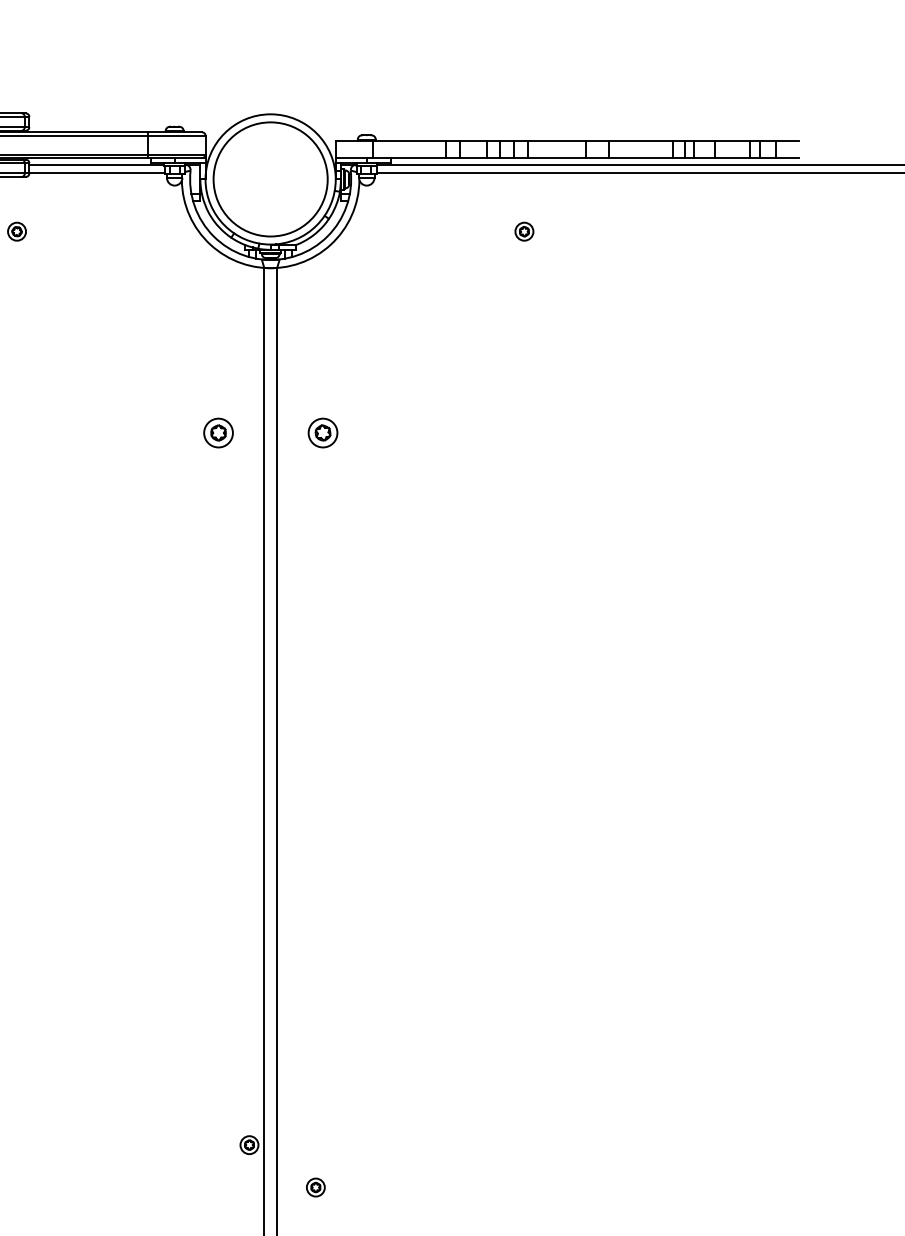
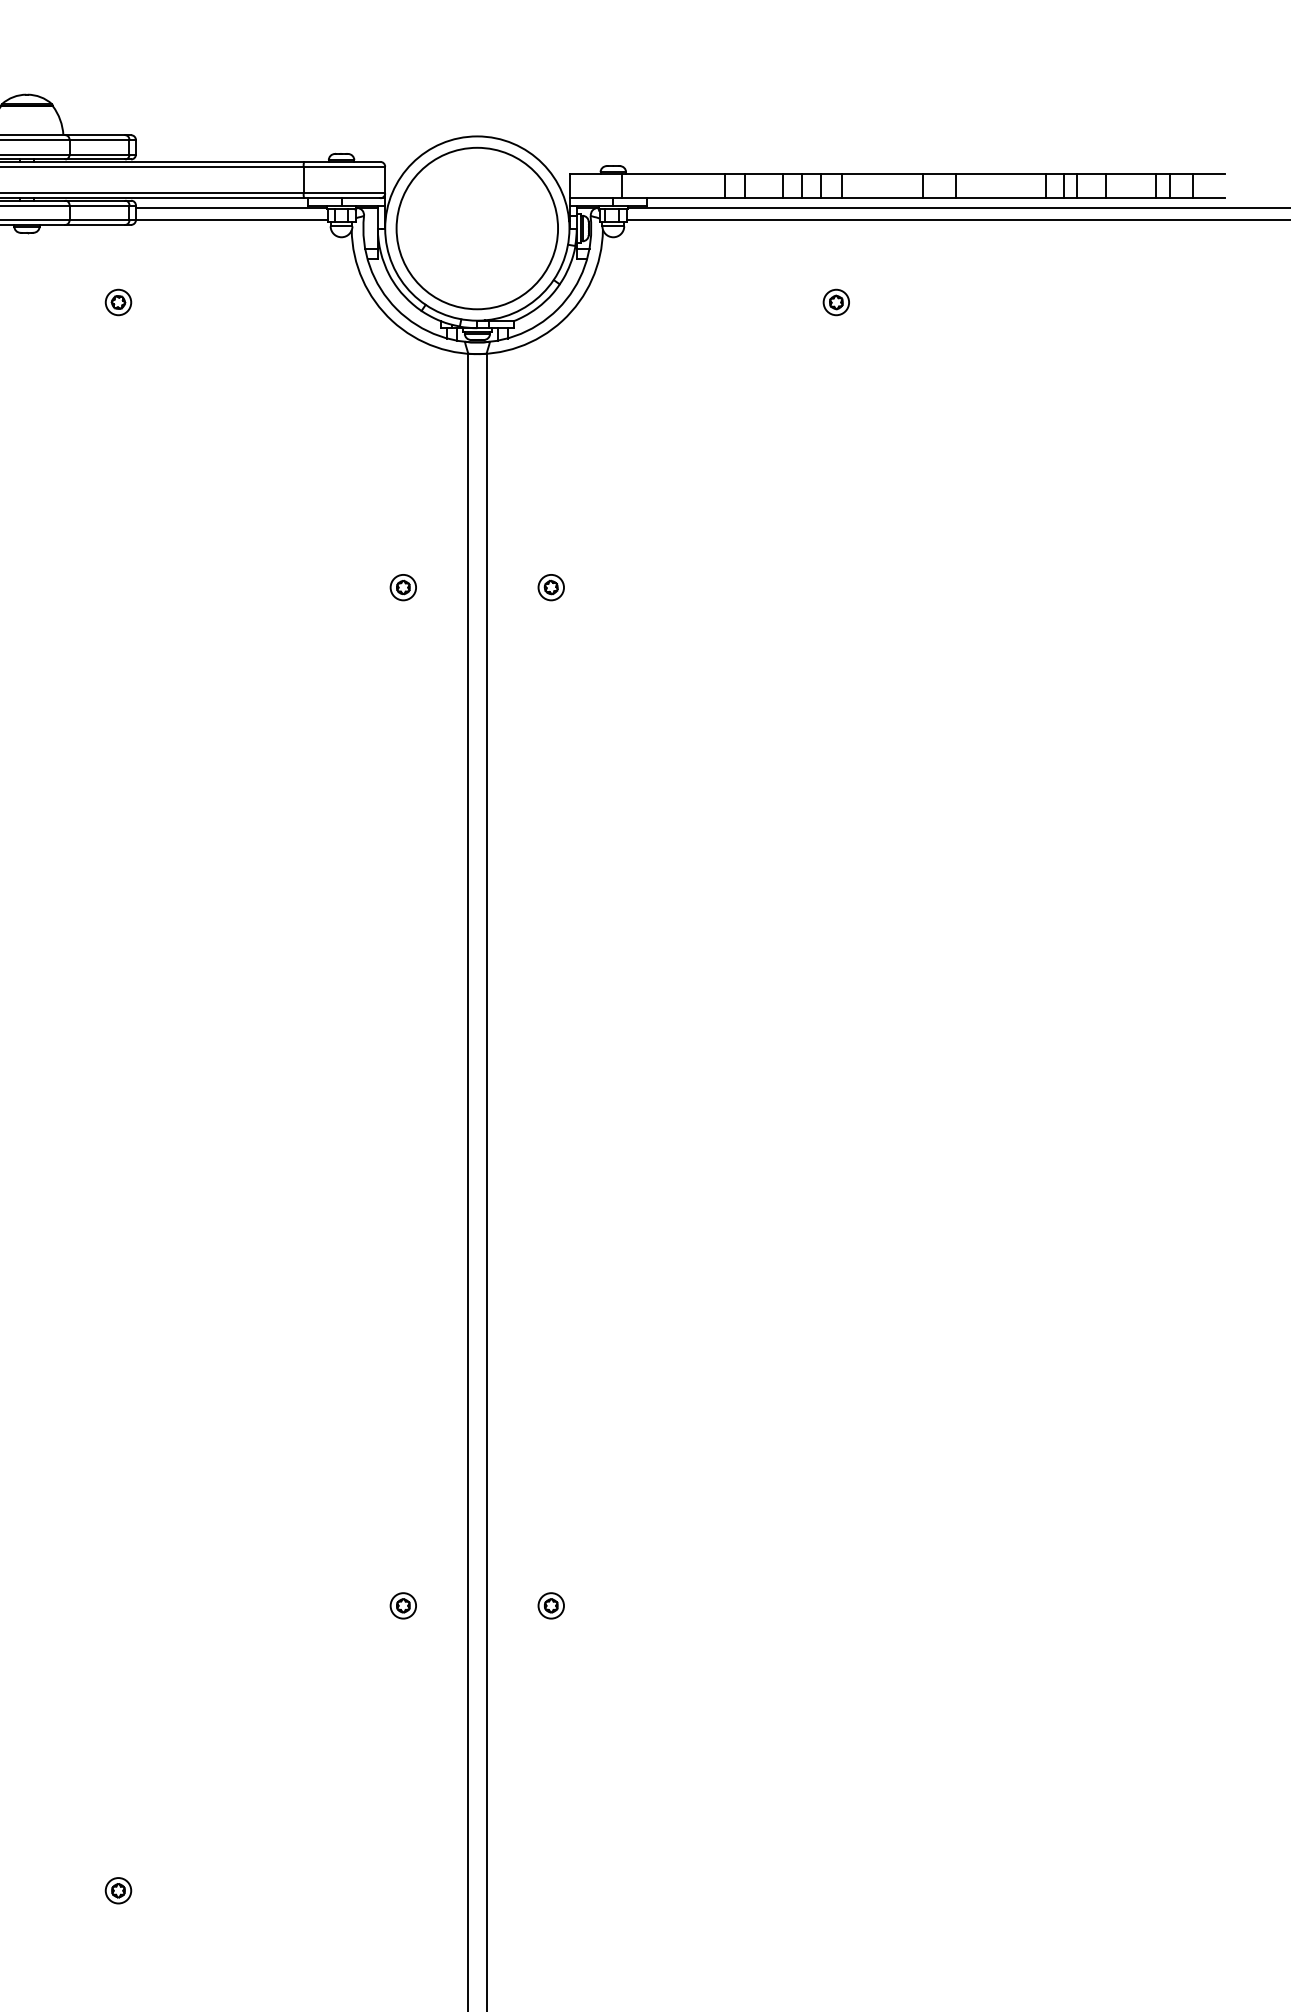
part: (217, 433) -> (402, 587), size x0.62
part: (322, 433) -> (550, 587), size x0.62
part: (248, 1144) -> (402, 1605), moved
part: (315, 1187) -> (550, 1605), moved

